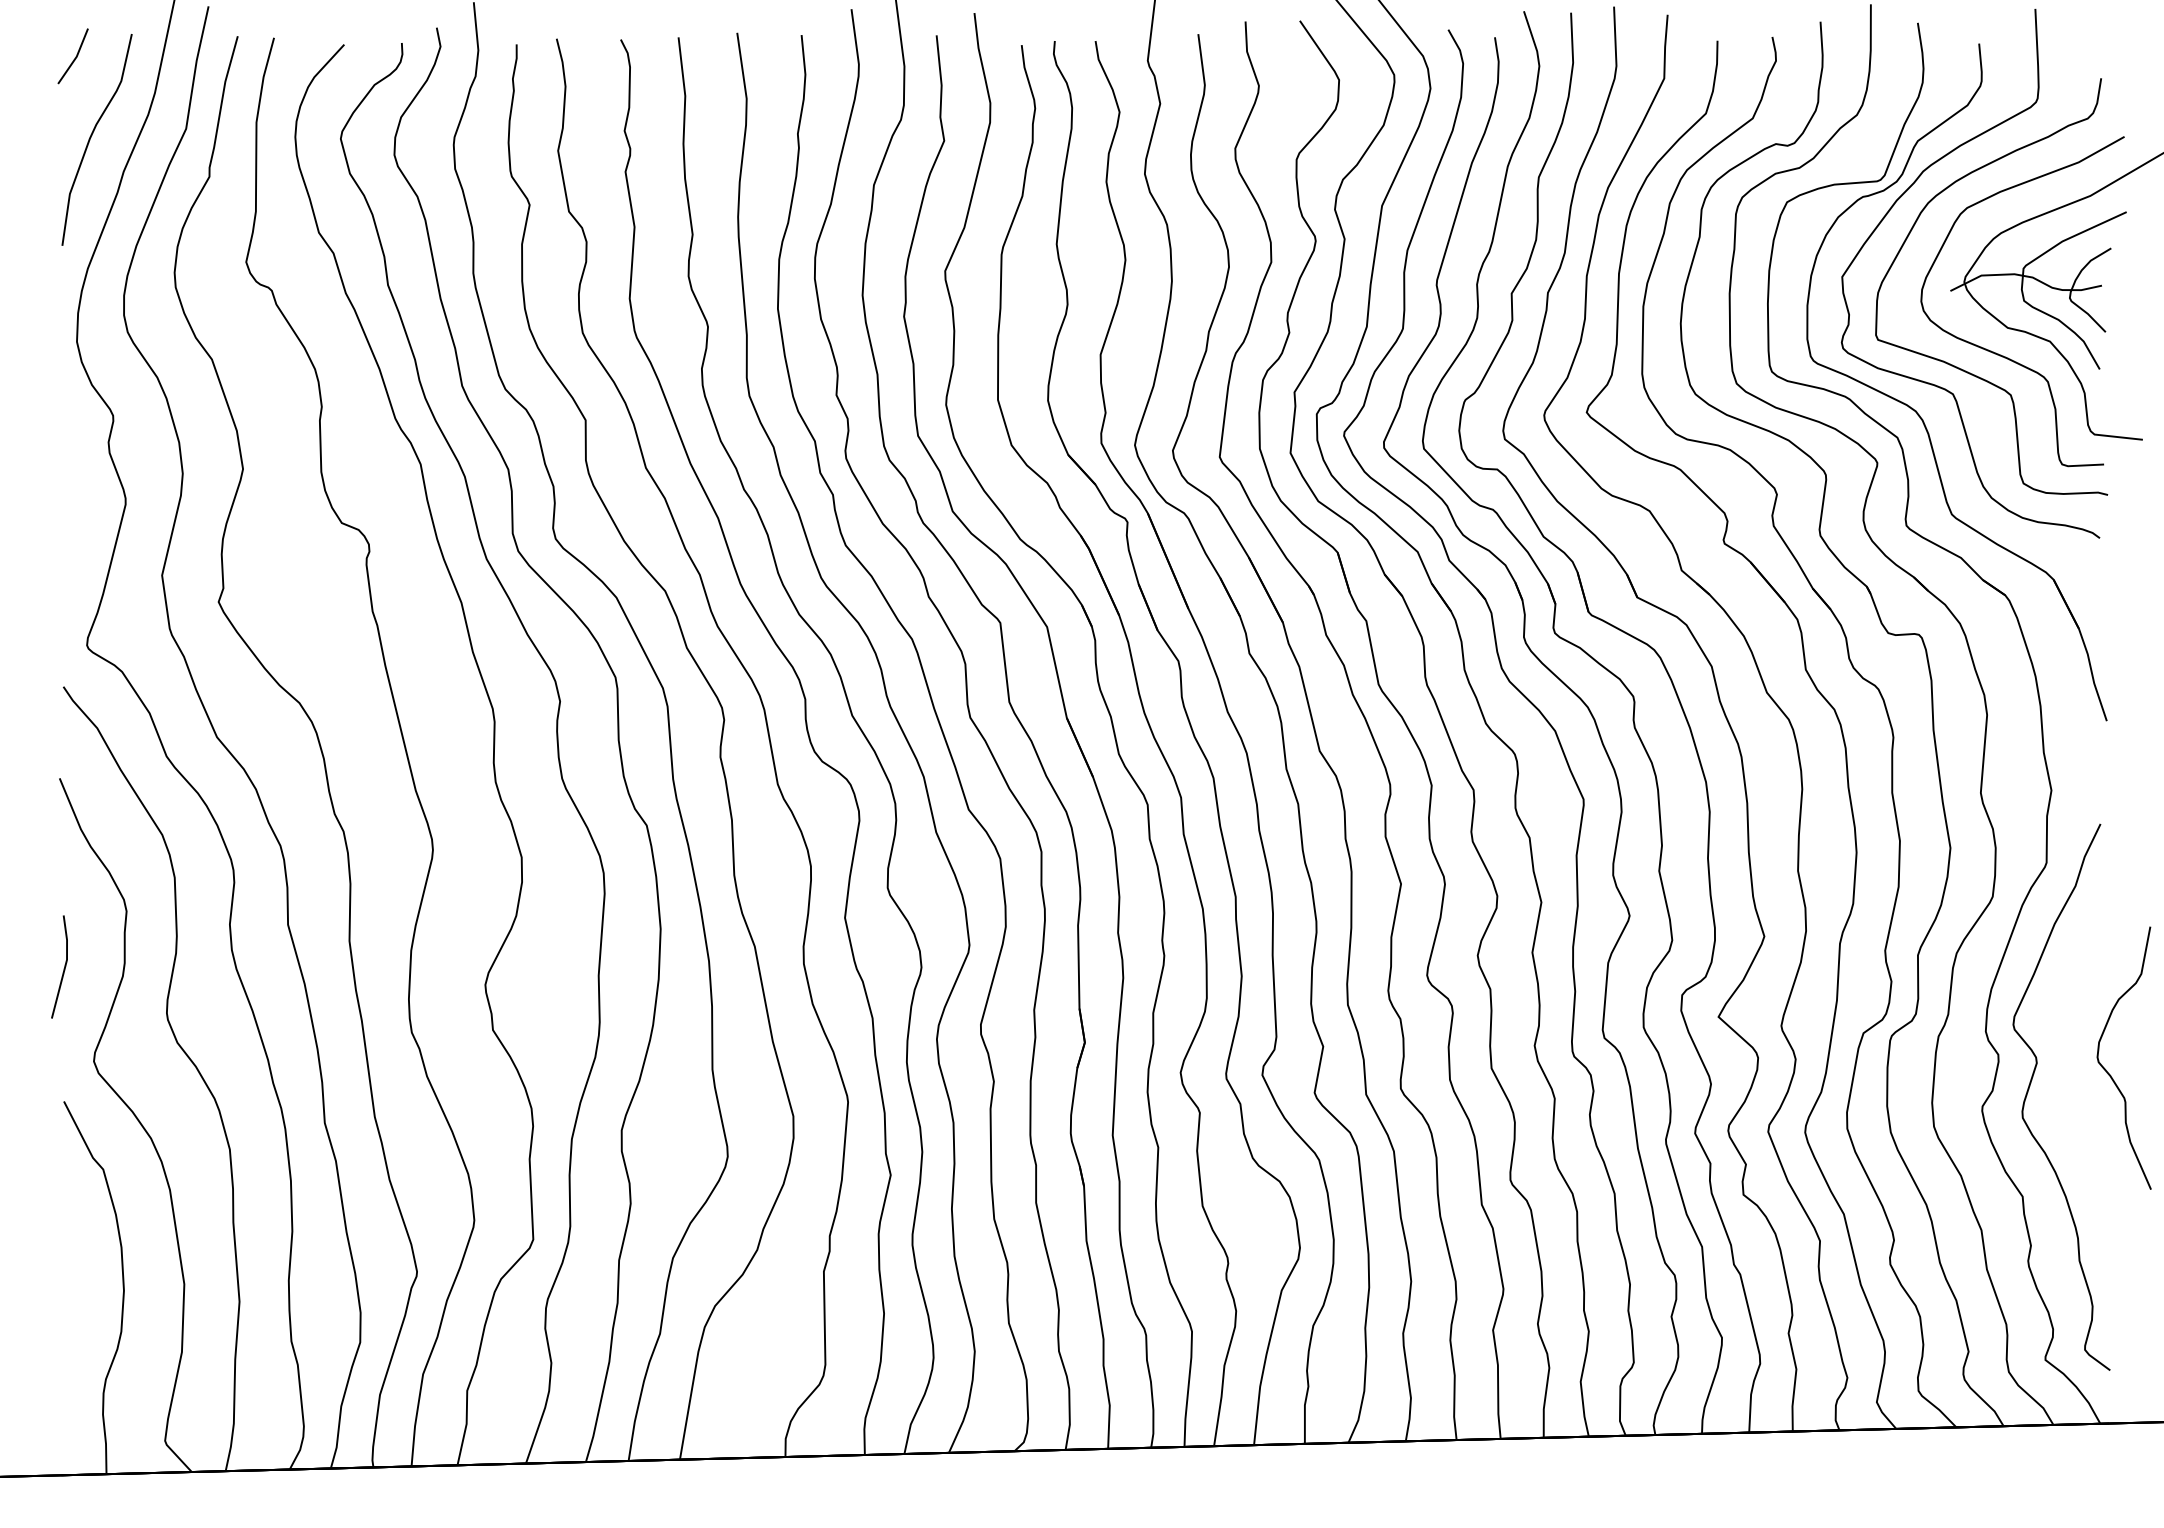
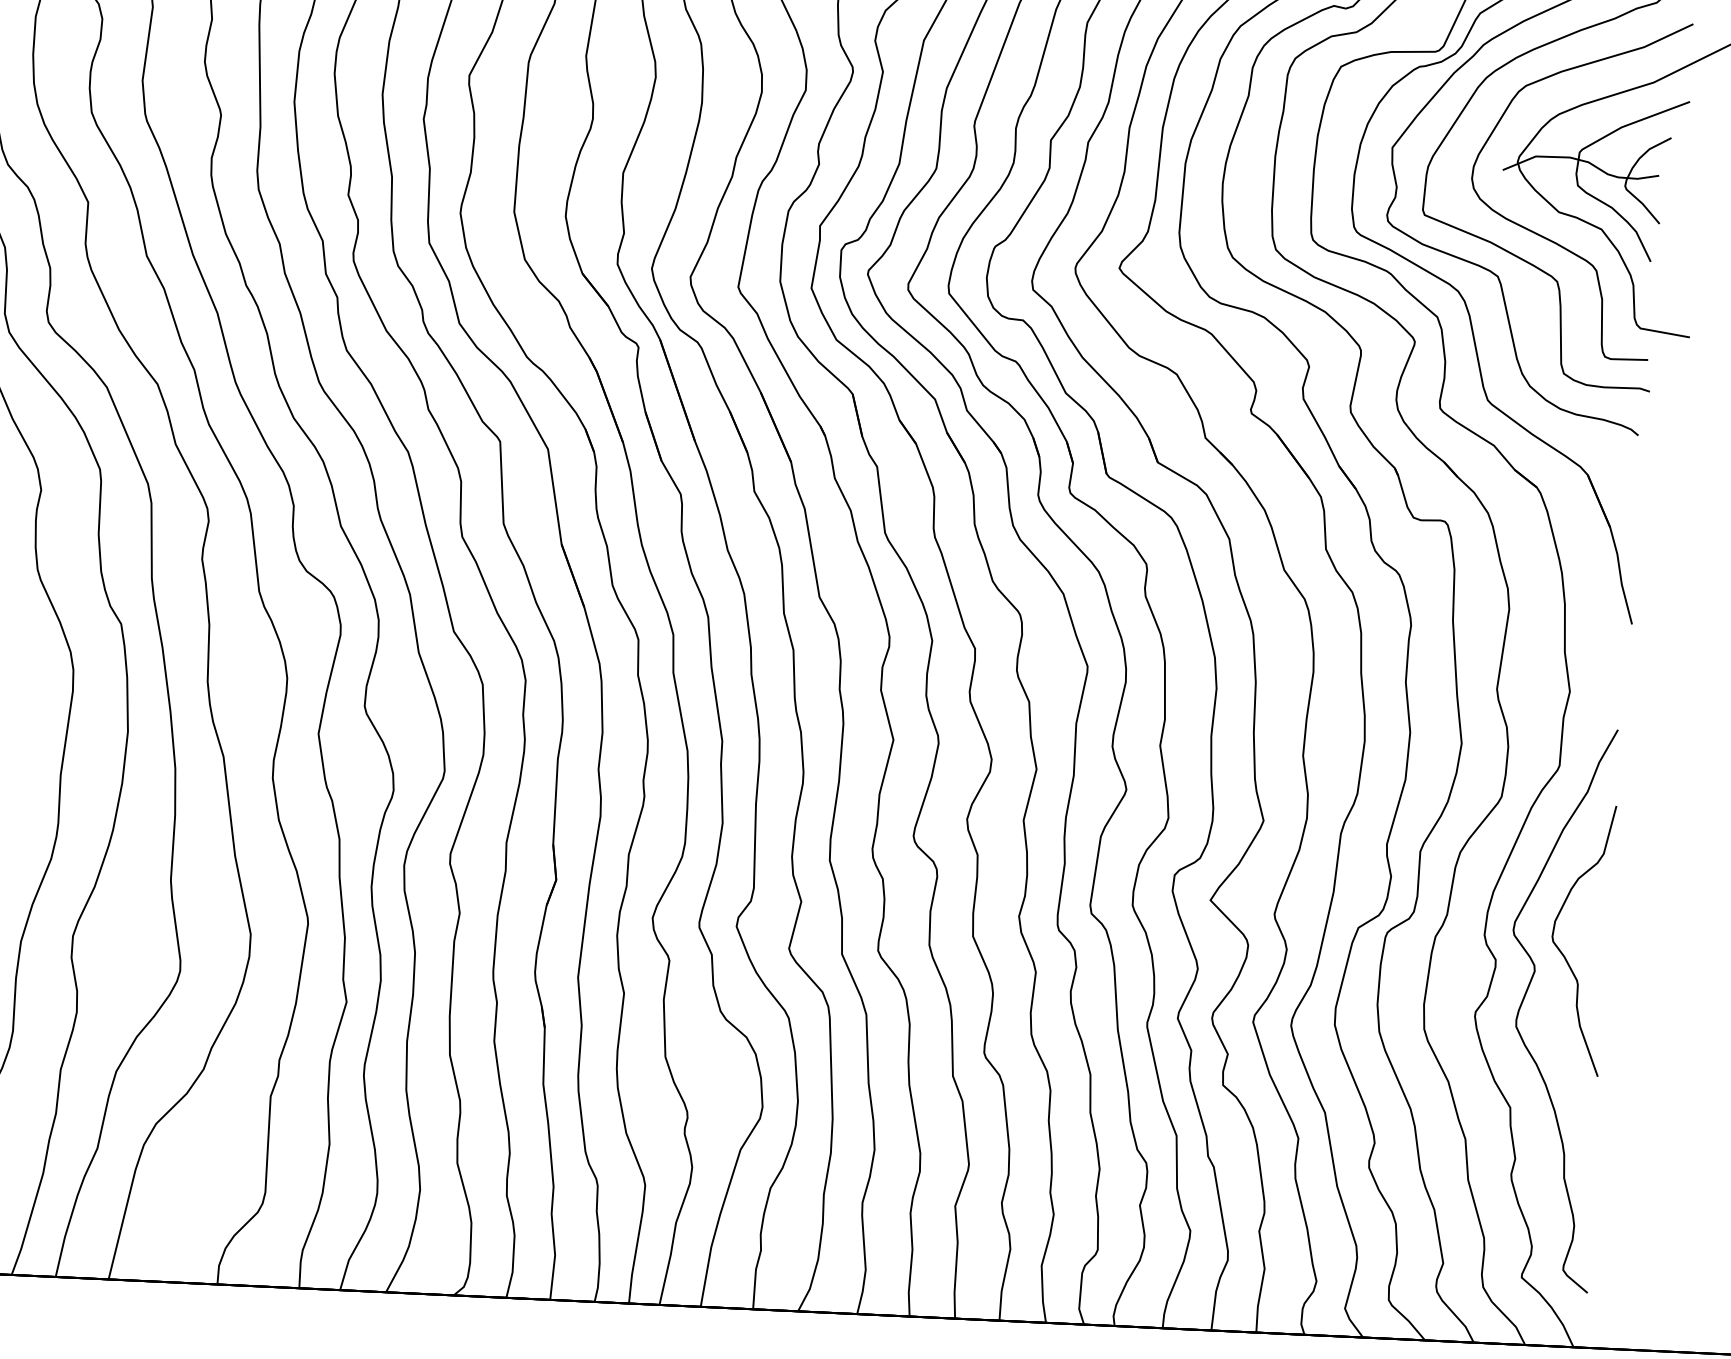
part: (2106, 1069) -> (1560, 949), moved

